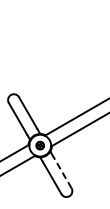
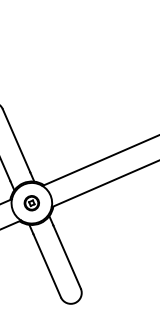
line: (62, 172) -> (67, 257), dashed -> solid

